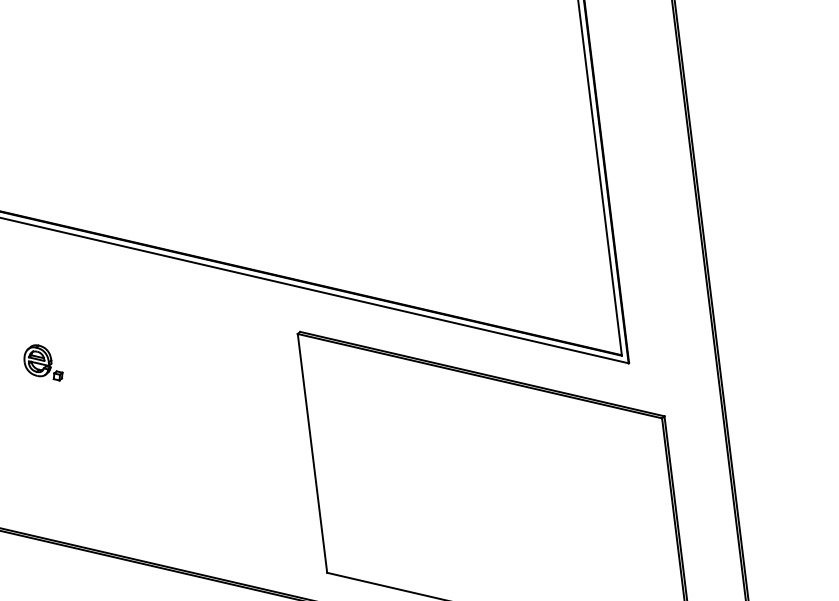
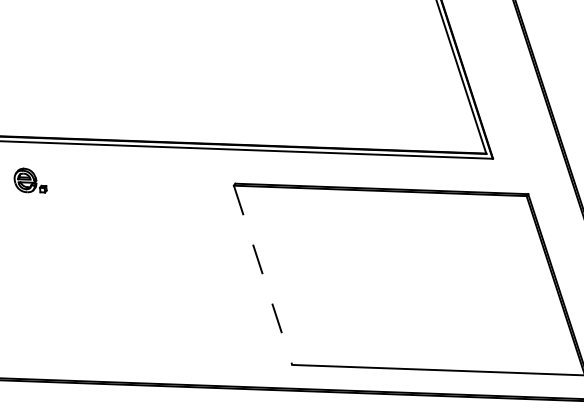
part: (43, 362) -> (30, 181), moved
line: (312, 453) -> (263, 275), solid -> dashed

